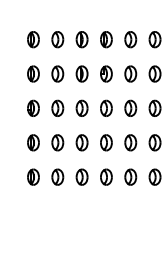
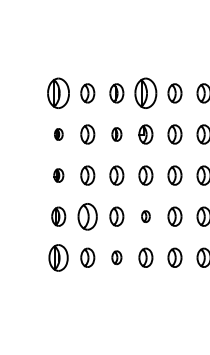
part: (33, 39) -> (58, 93), size x1.6
part: (106, 39) -> (145, 93), size x1.6
part: (33, 74) -> (58, 134), size x0.6
part: (81, 74) -> (116, 134), size x0.7
part: (33, 108) -> (58, 175), size x0.7
part: (57, 142) -> (87, 216), size x1.4
part: (106, 142) -> (145, 216), size x0.6
part: (33, 176) -> (58, 257), size x1.4
part: (81, 176) -> (116, 257), size x0.7

